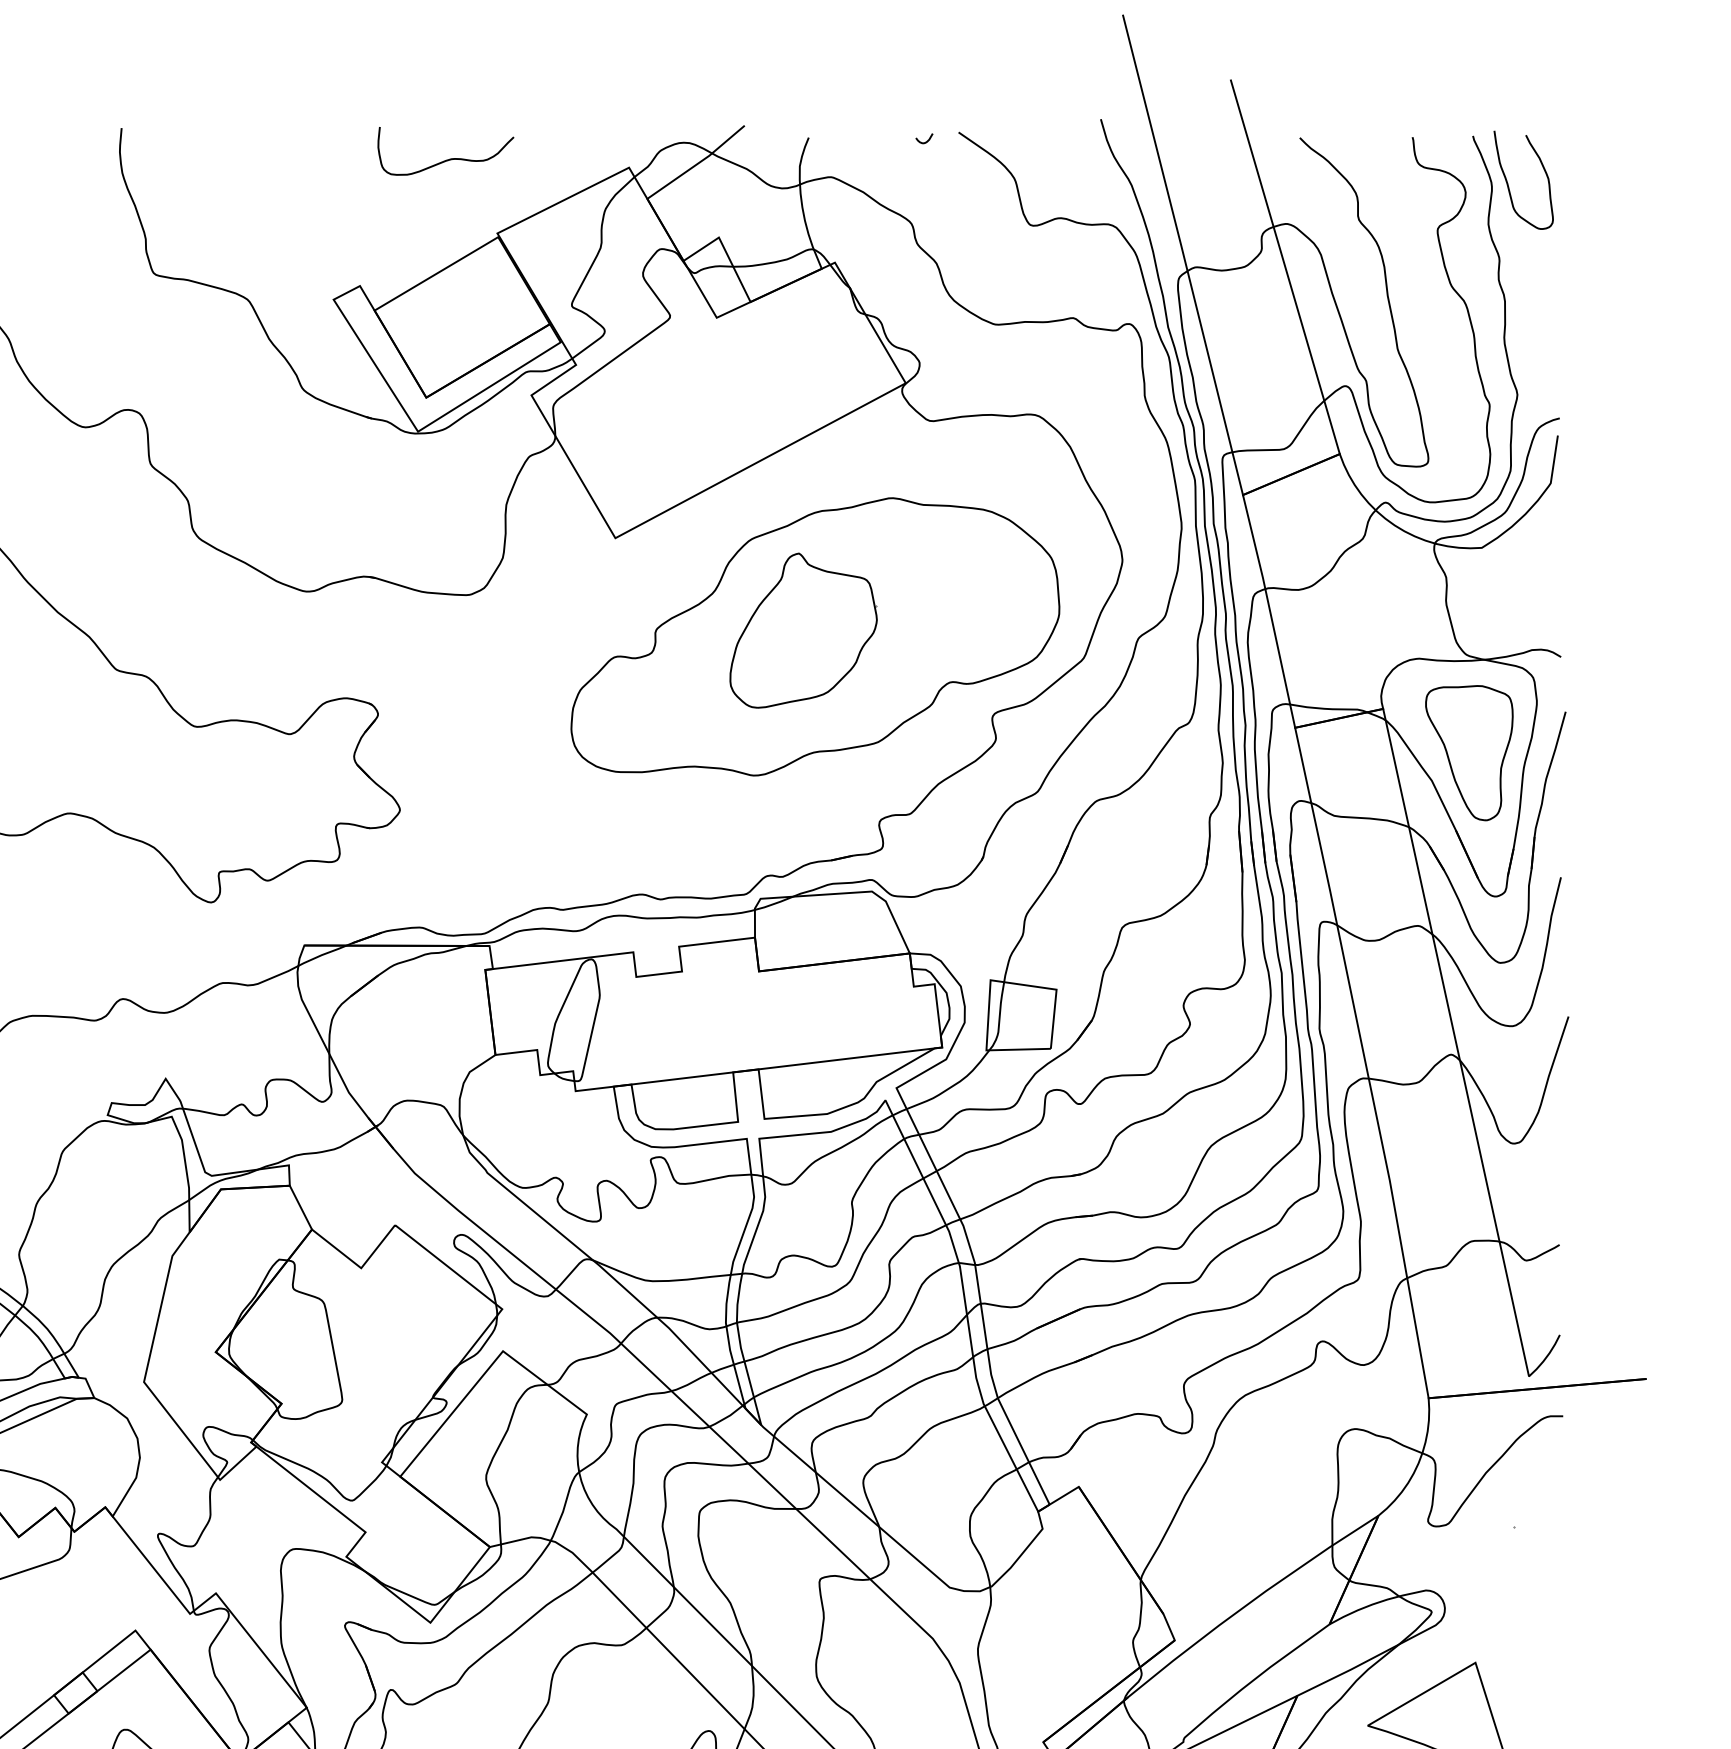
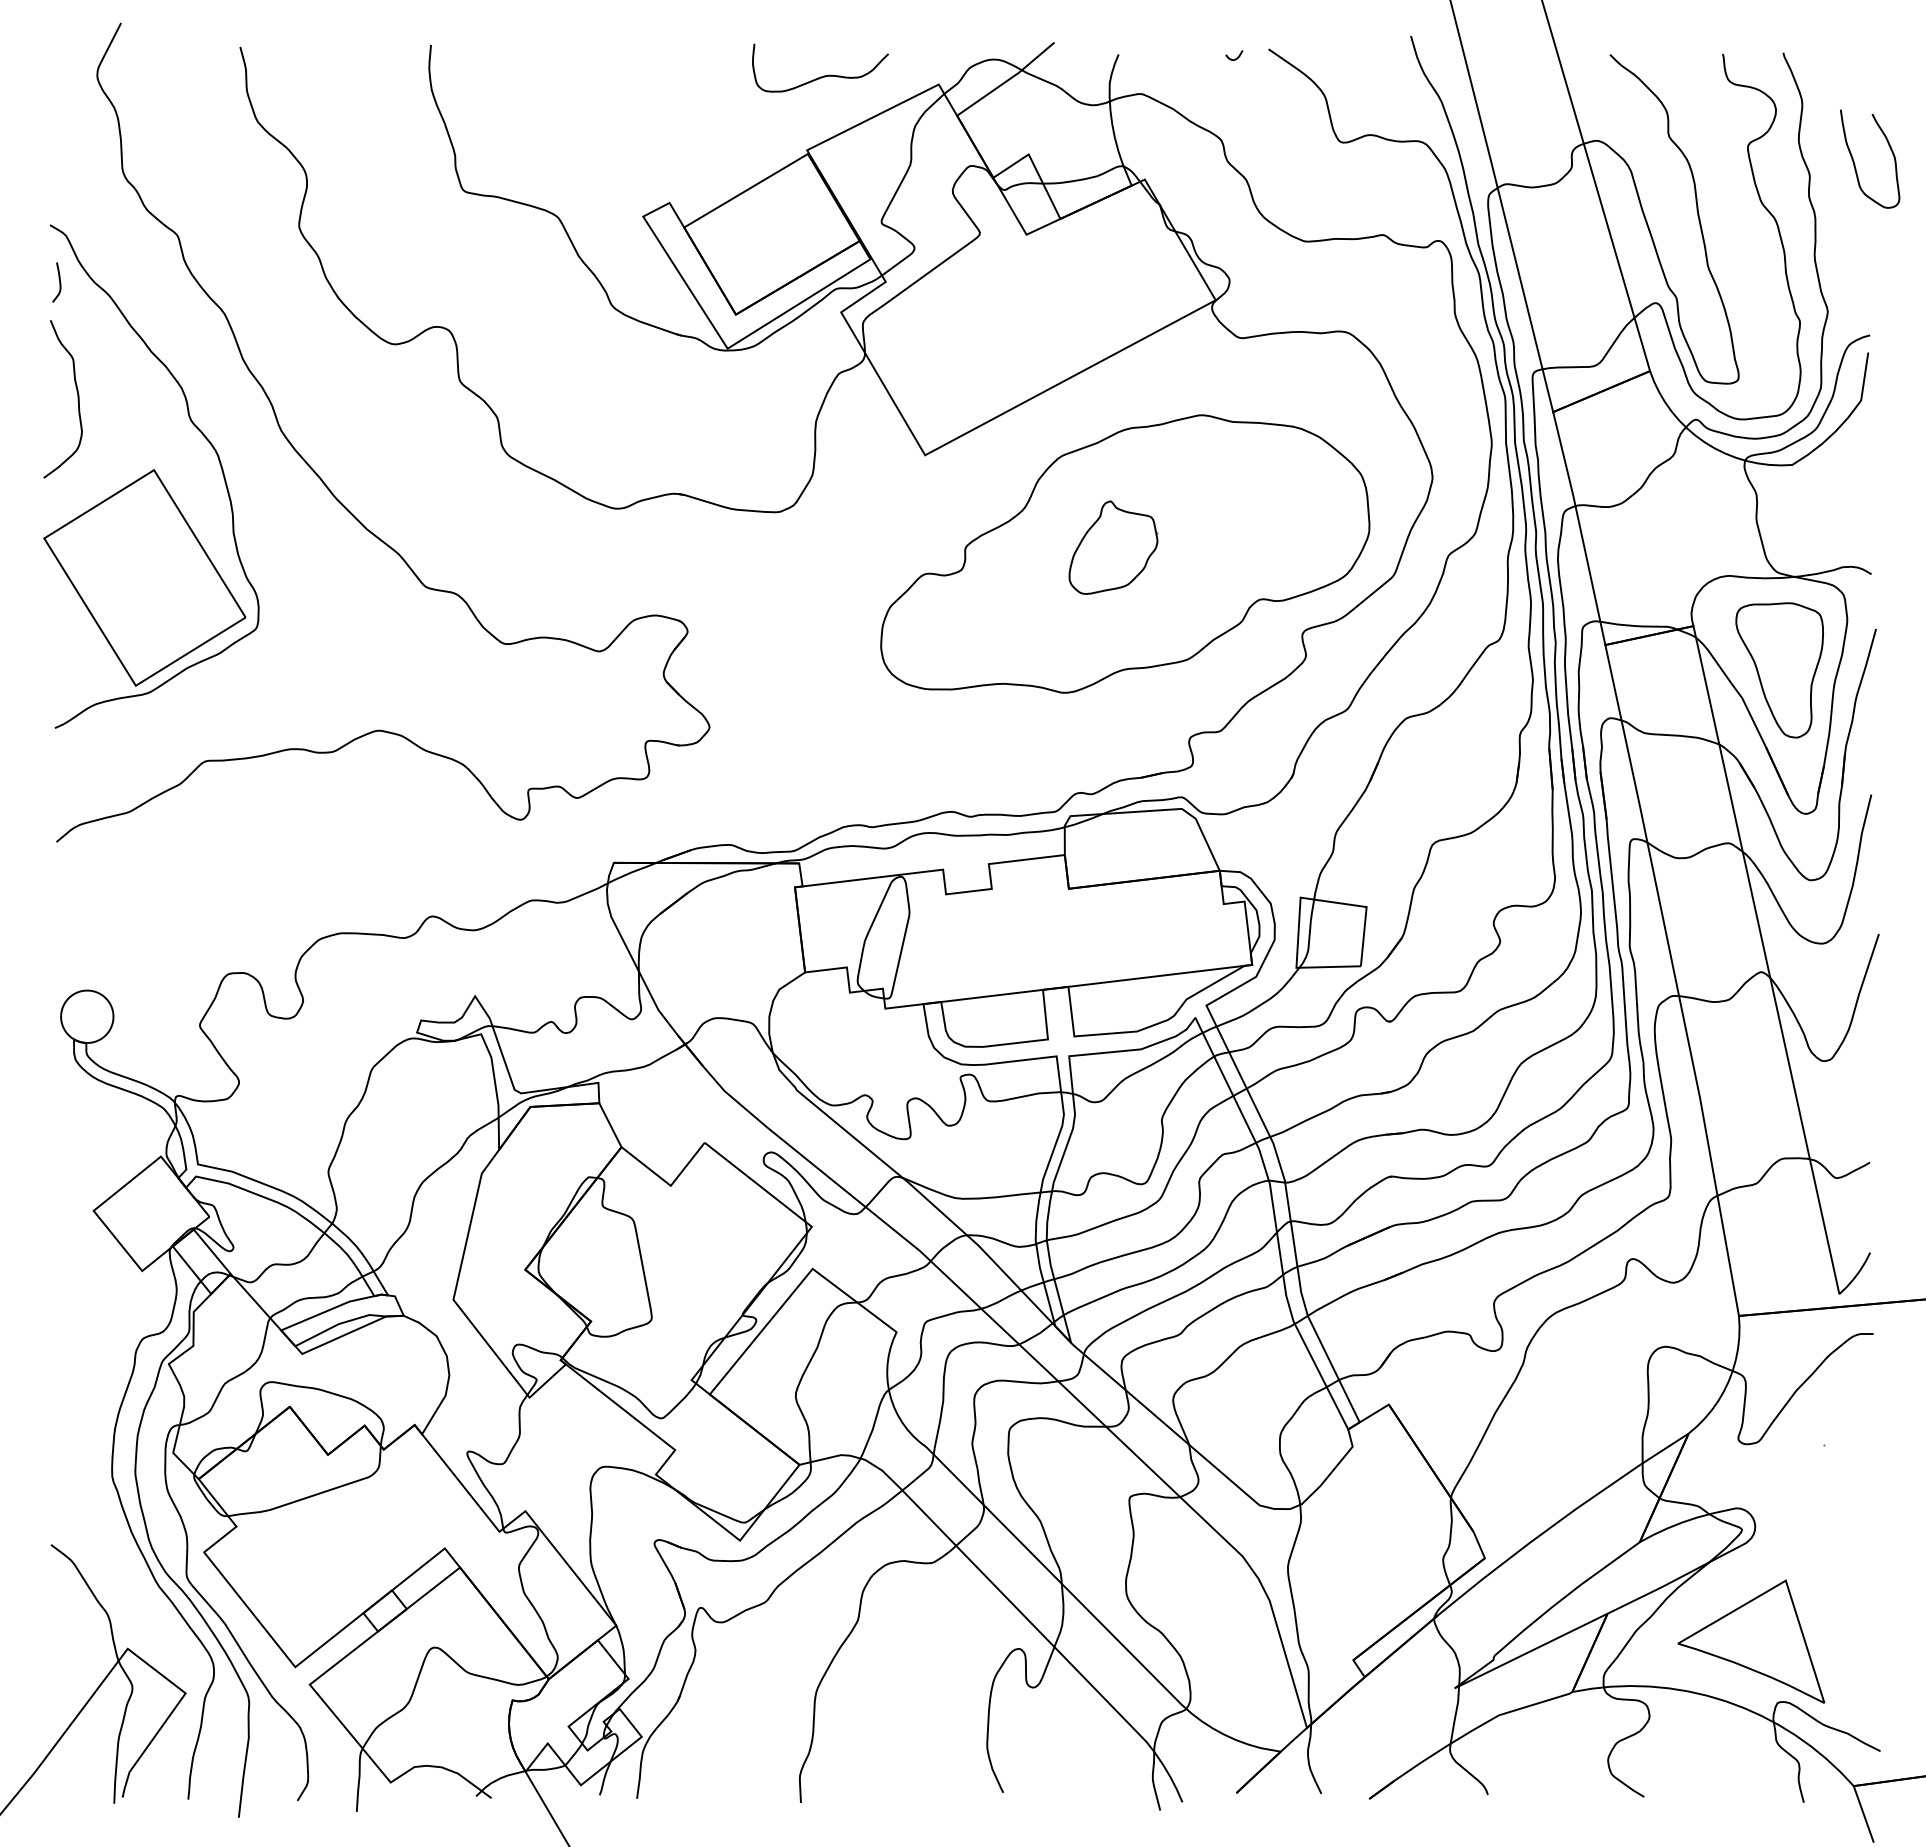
curve: (448, 158) -> (823, 75), moved
curve: (1509, 185) -> (1855, 164), moved
part: (803, 630) -> (1113, 547), size x0.6

